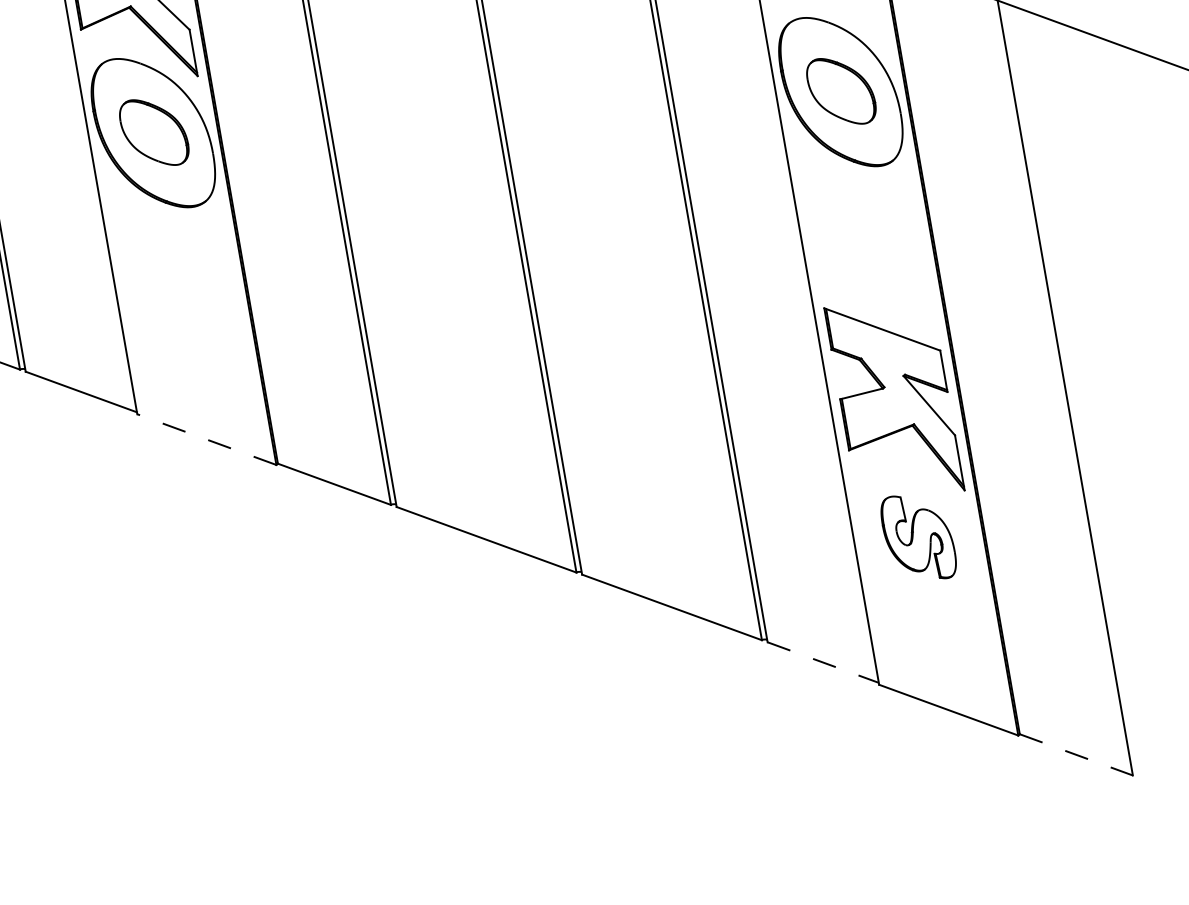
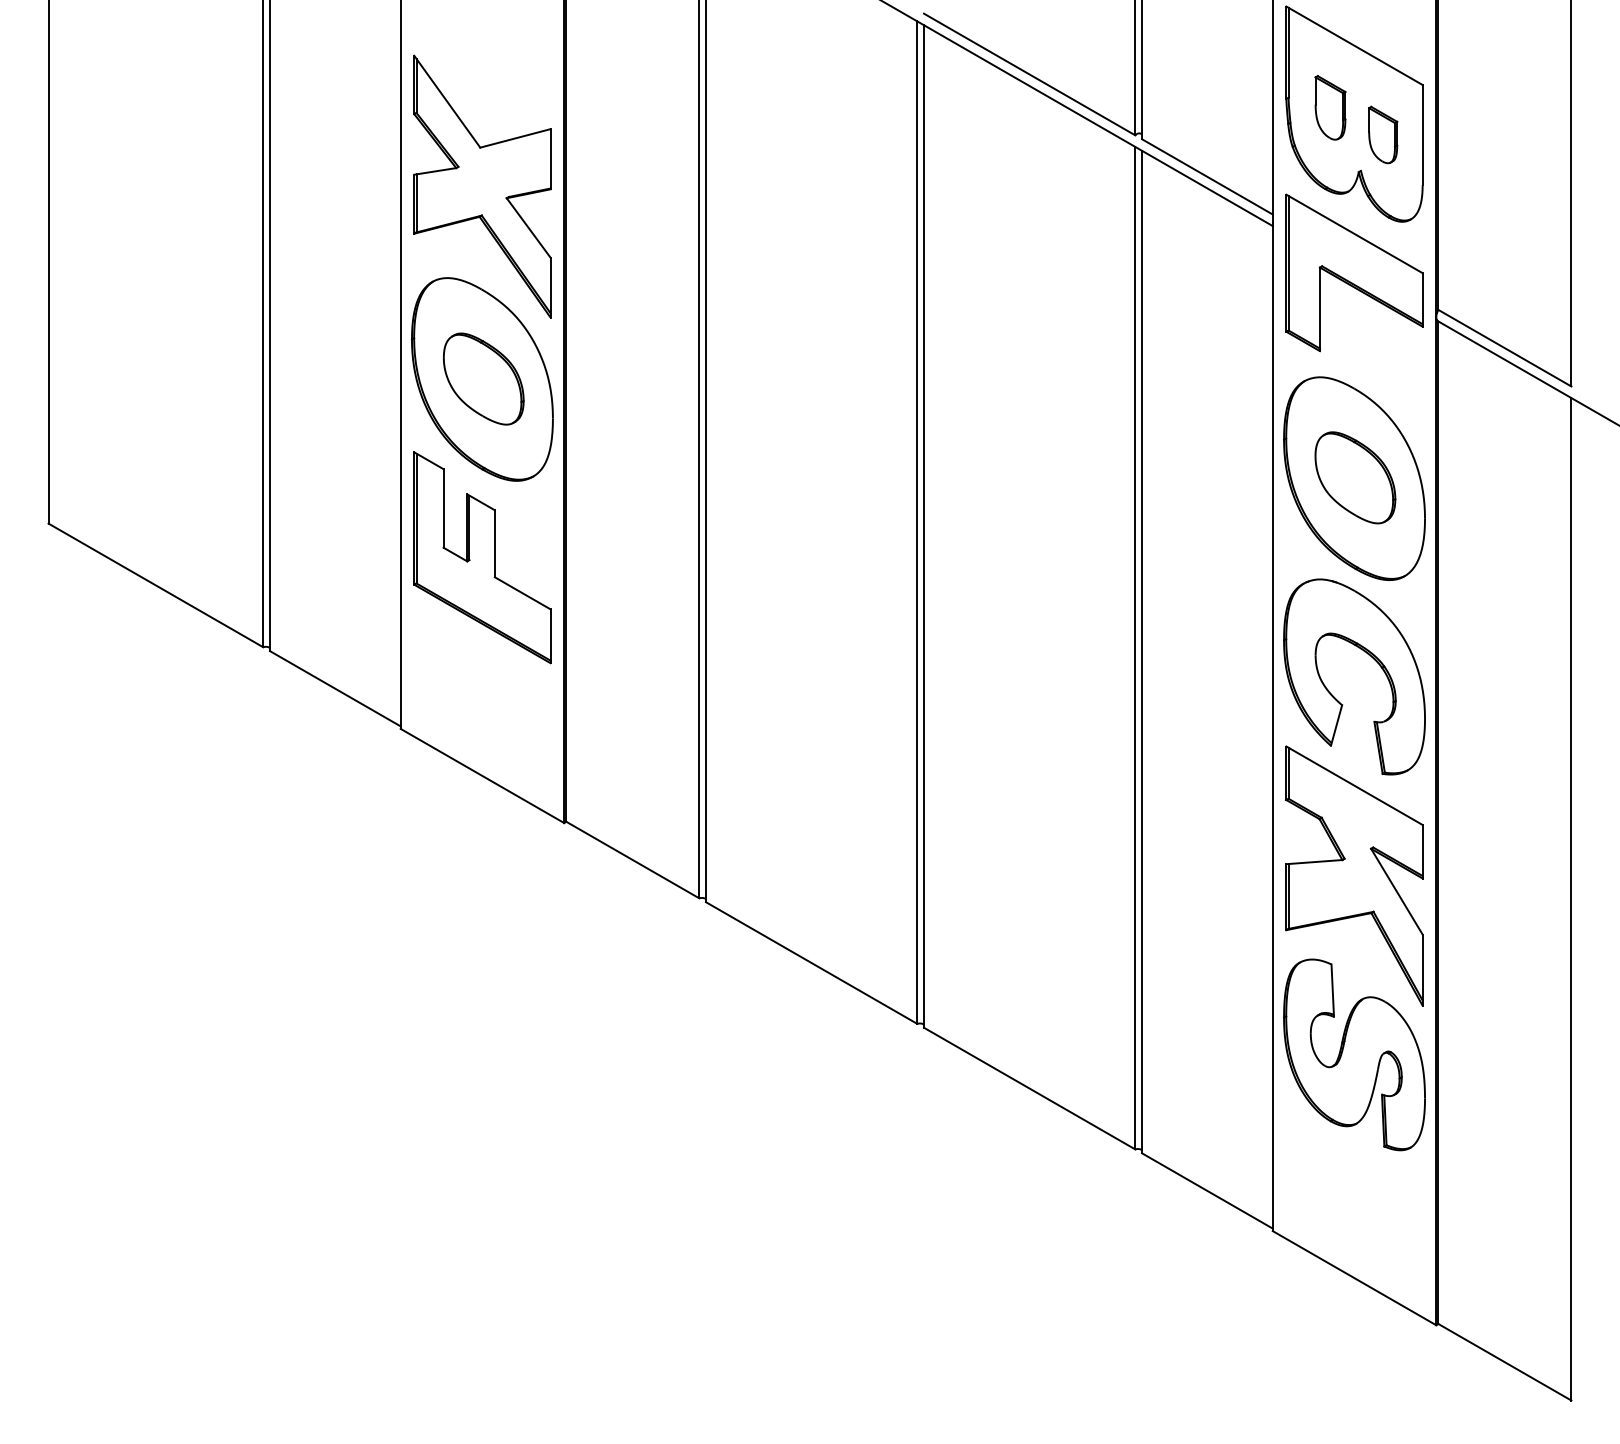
part: (875, 226) -> (1368, 655), added
part: (177, 270) -> (482, 557), added
line: (206, 439) -> (482, 775), dashed -> solid
part: (918, 537) -> (1354, 1054), size x1.67
line: (823, 662) -> (1207, 1191), dashed -> solid
line: (1076, 755) -> (1504, 1362), dashed -> solid

